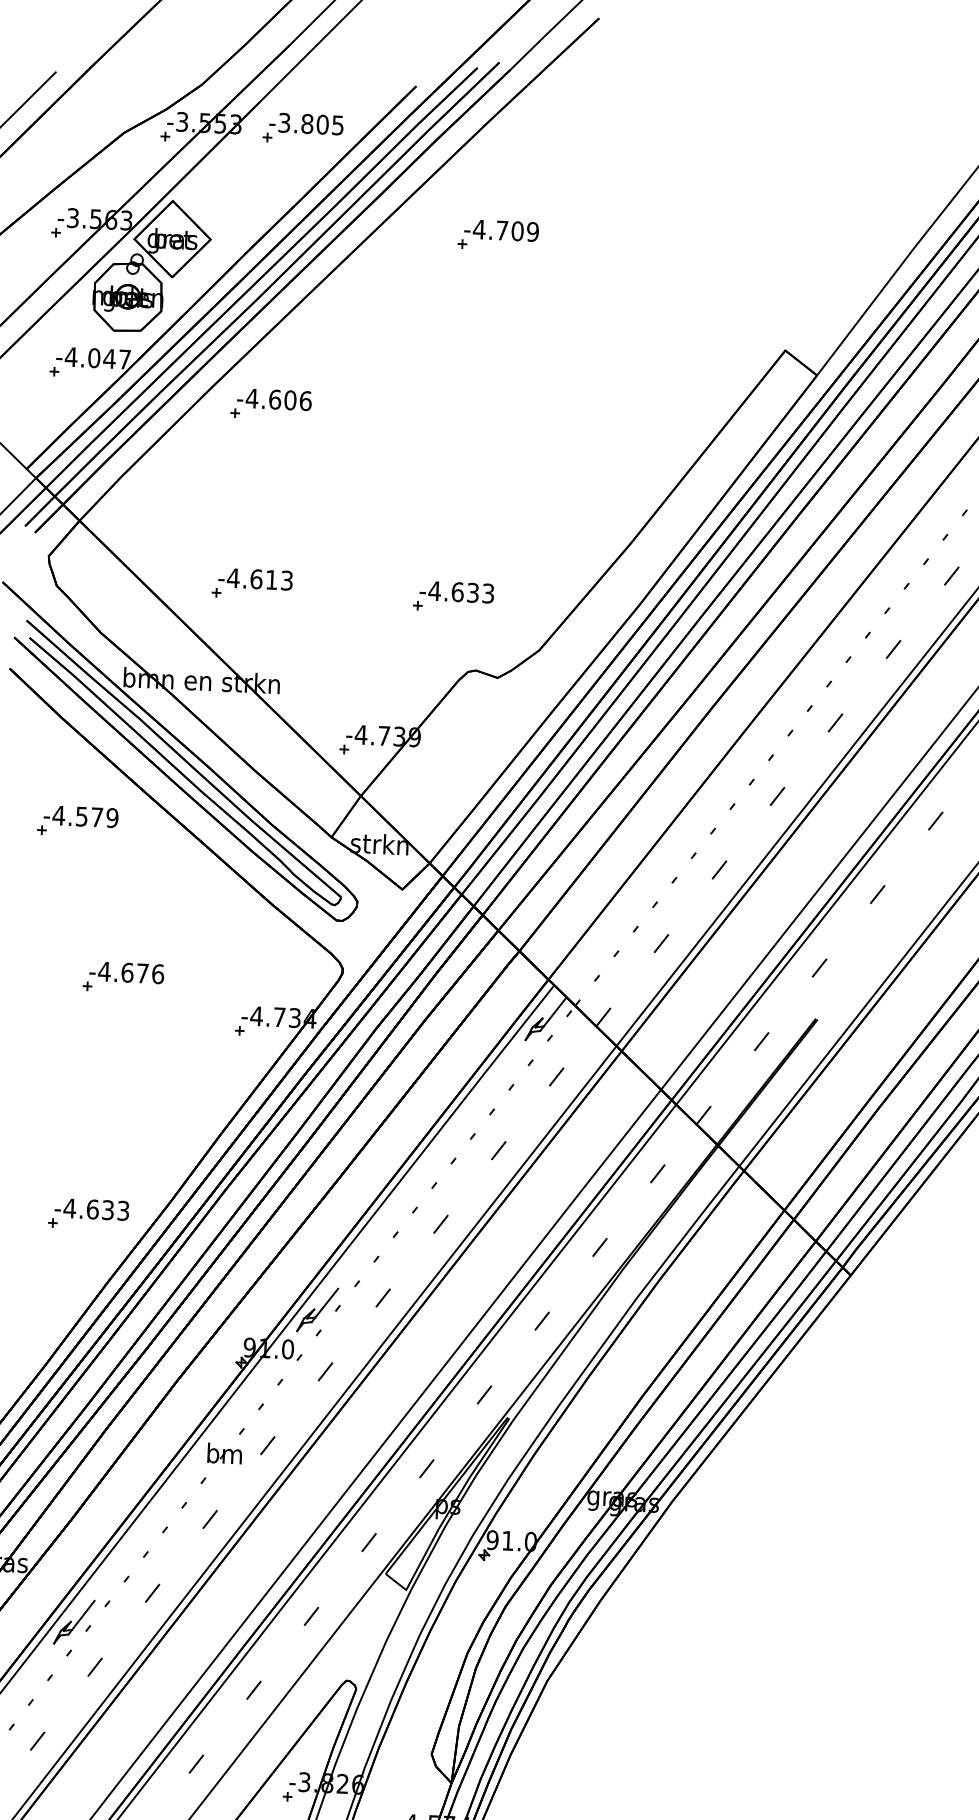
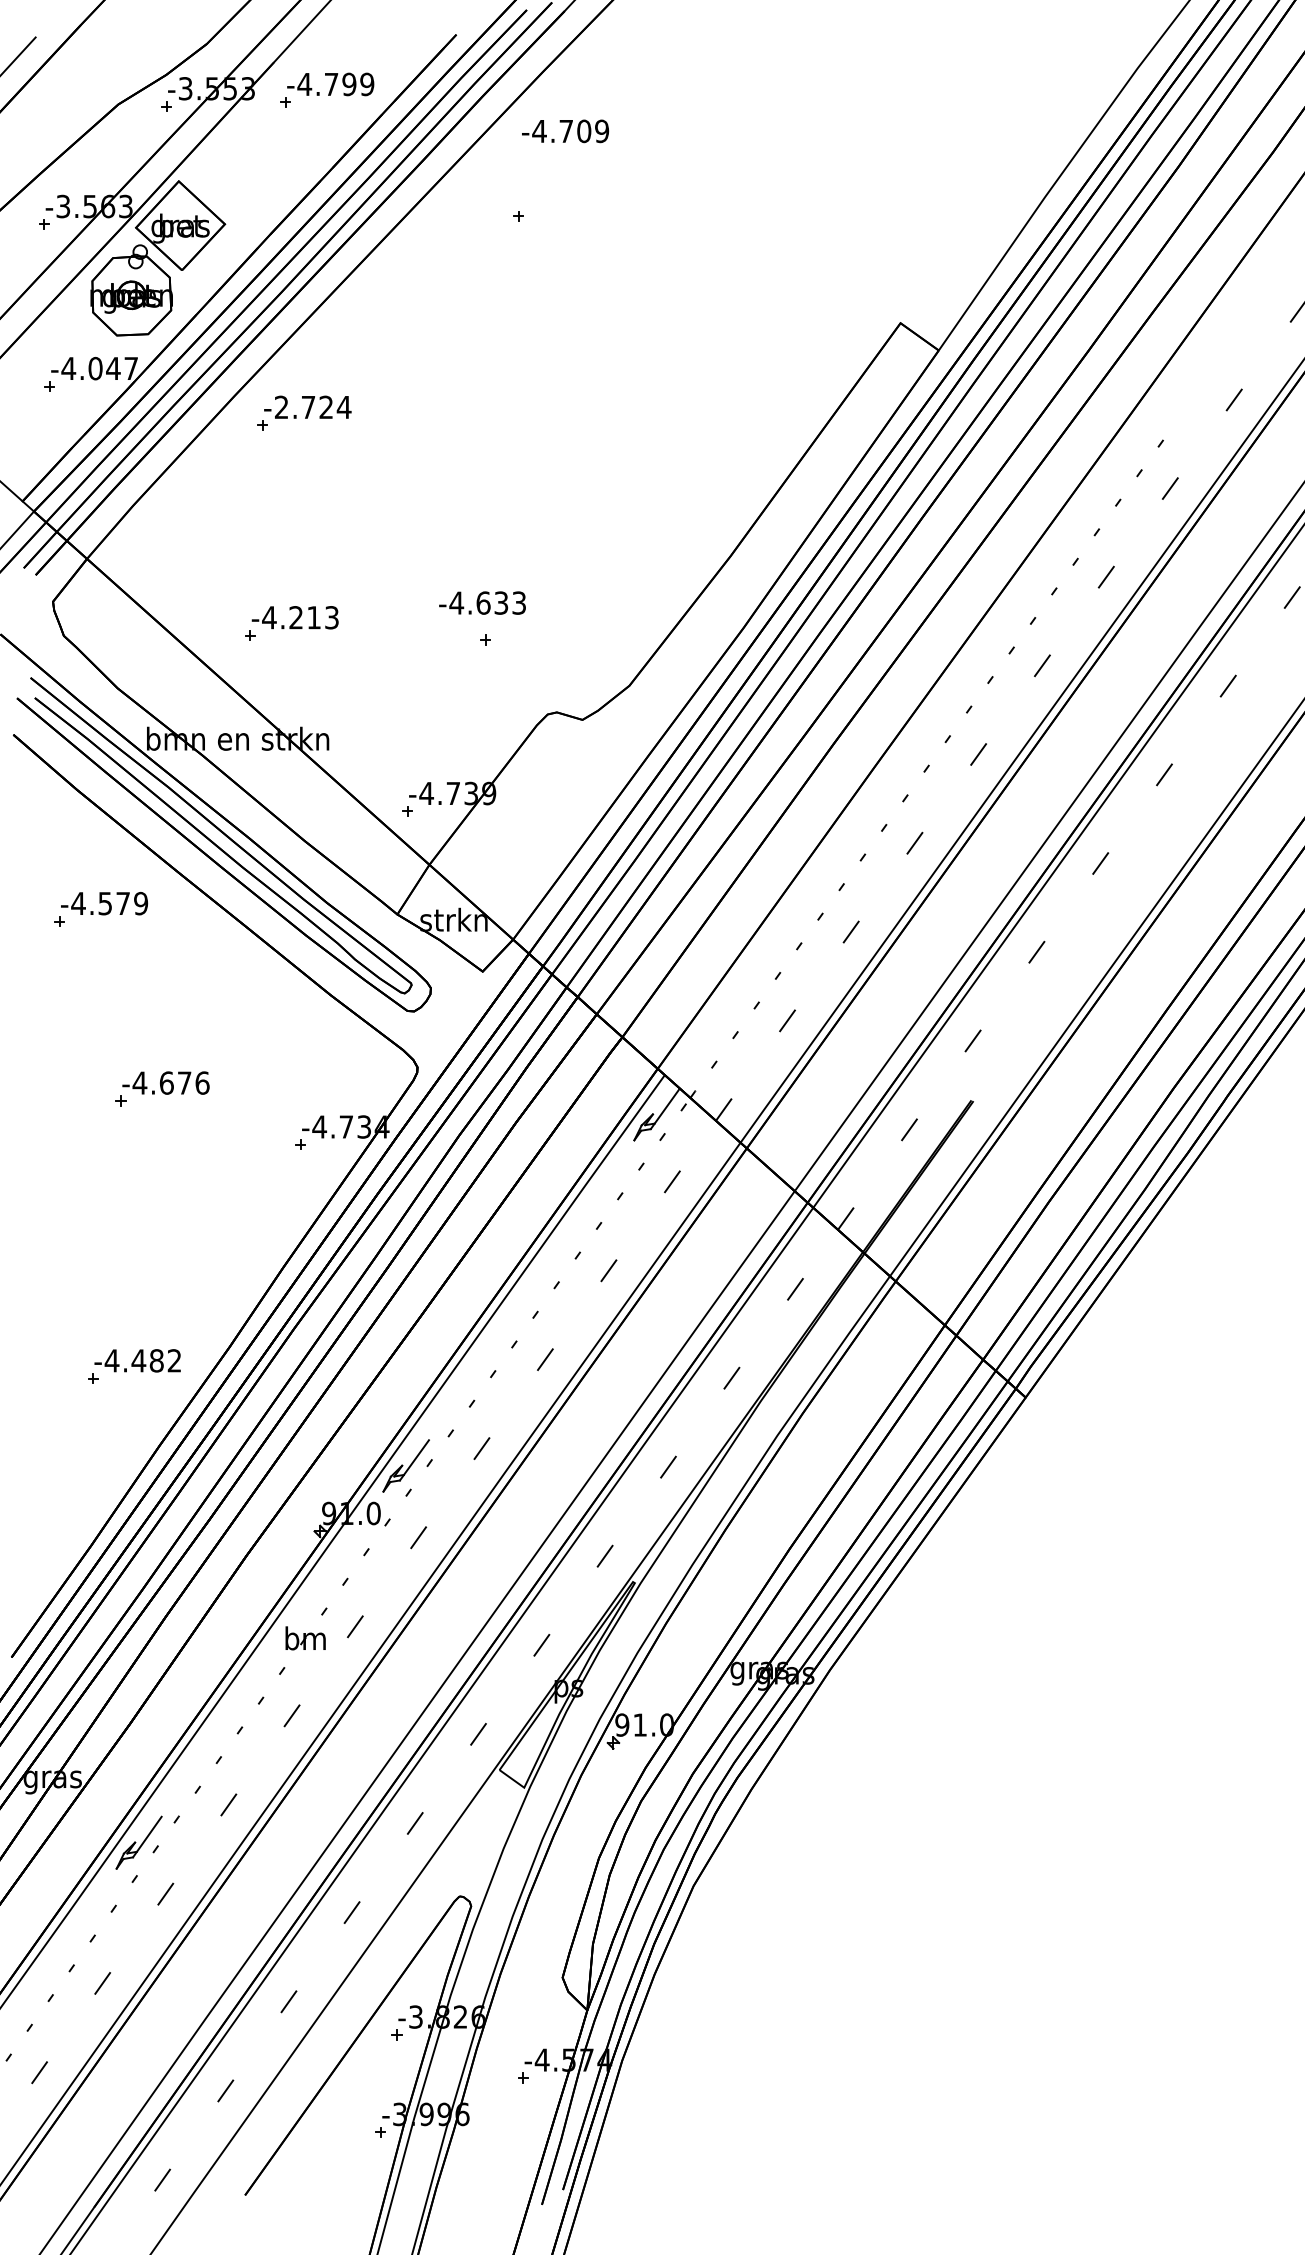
text: (310, 124) -> (335, 84), -3.805 -> -4.799
text: (501, 230) -> (565, 131), moved
text: (278, 399) -> (312, 407), -4.606 -> -2.724
text: (256, 579) -> (296, 617), -4.613 -> -4.213
text: (456, 591) -> (482, 602), moved
text: (107, 1209) -> (156, 1360), -4.633 -> -4.482

